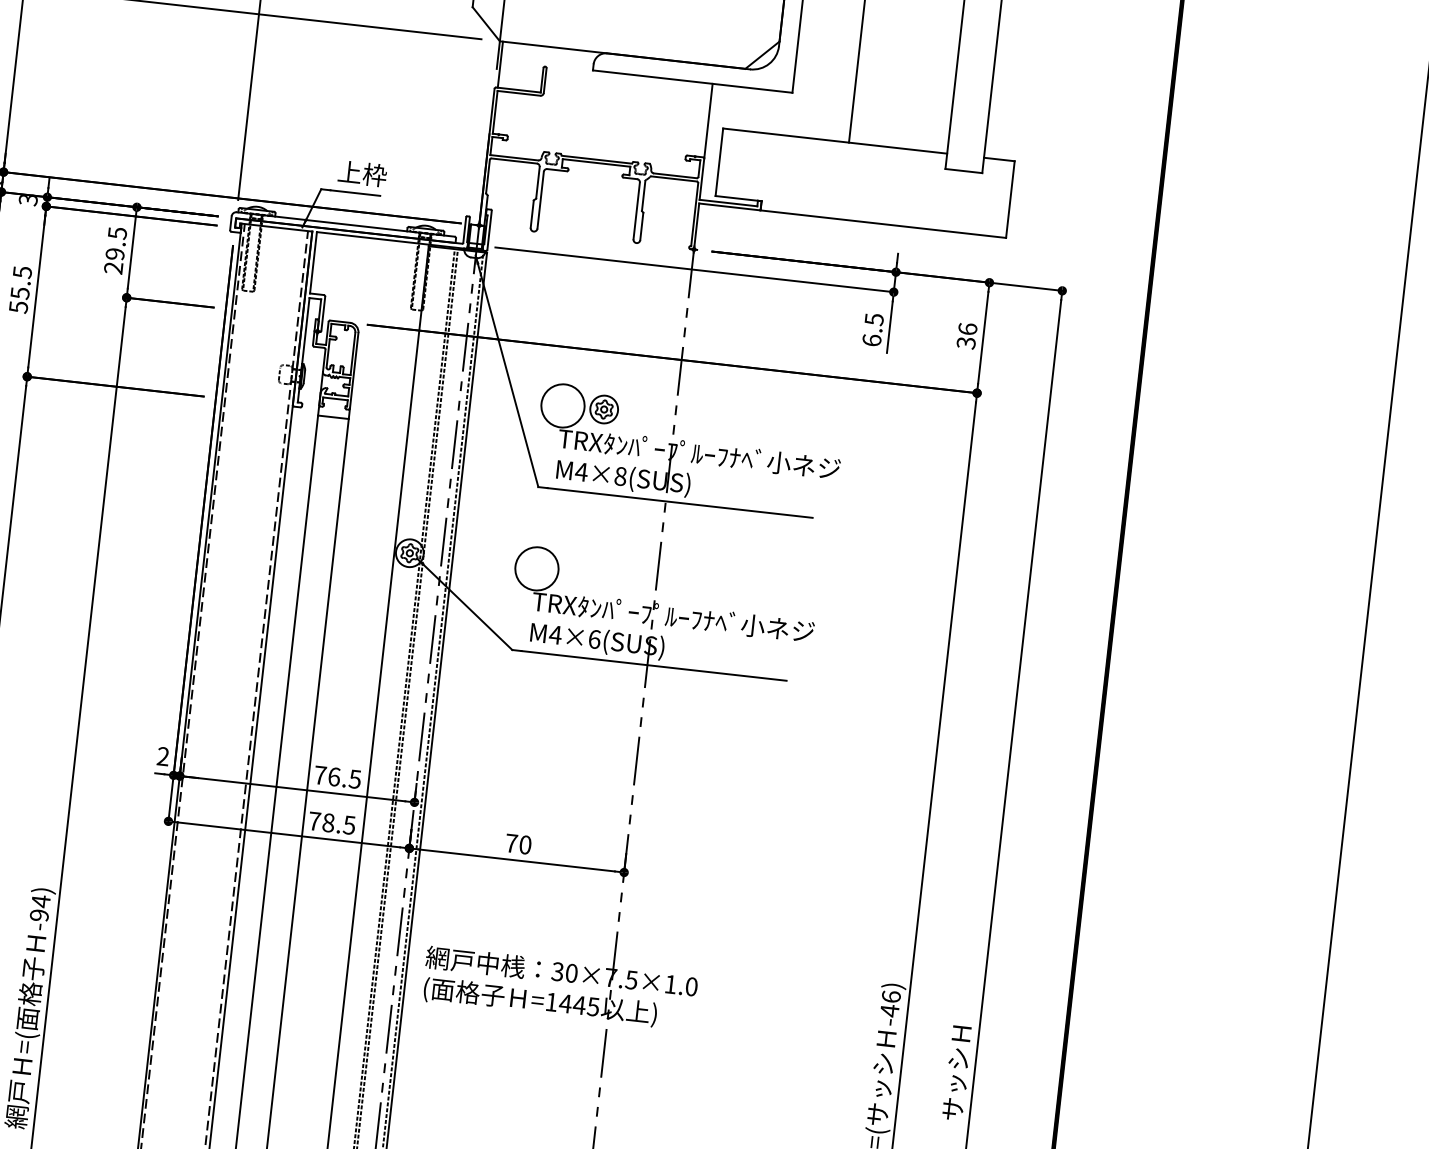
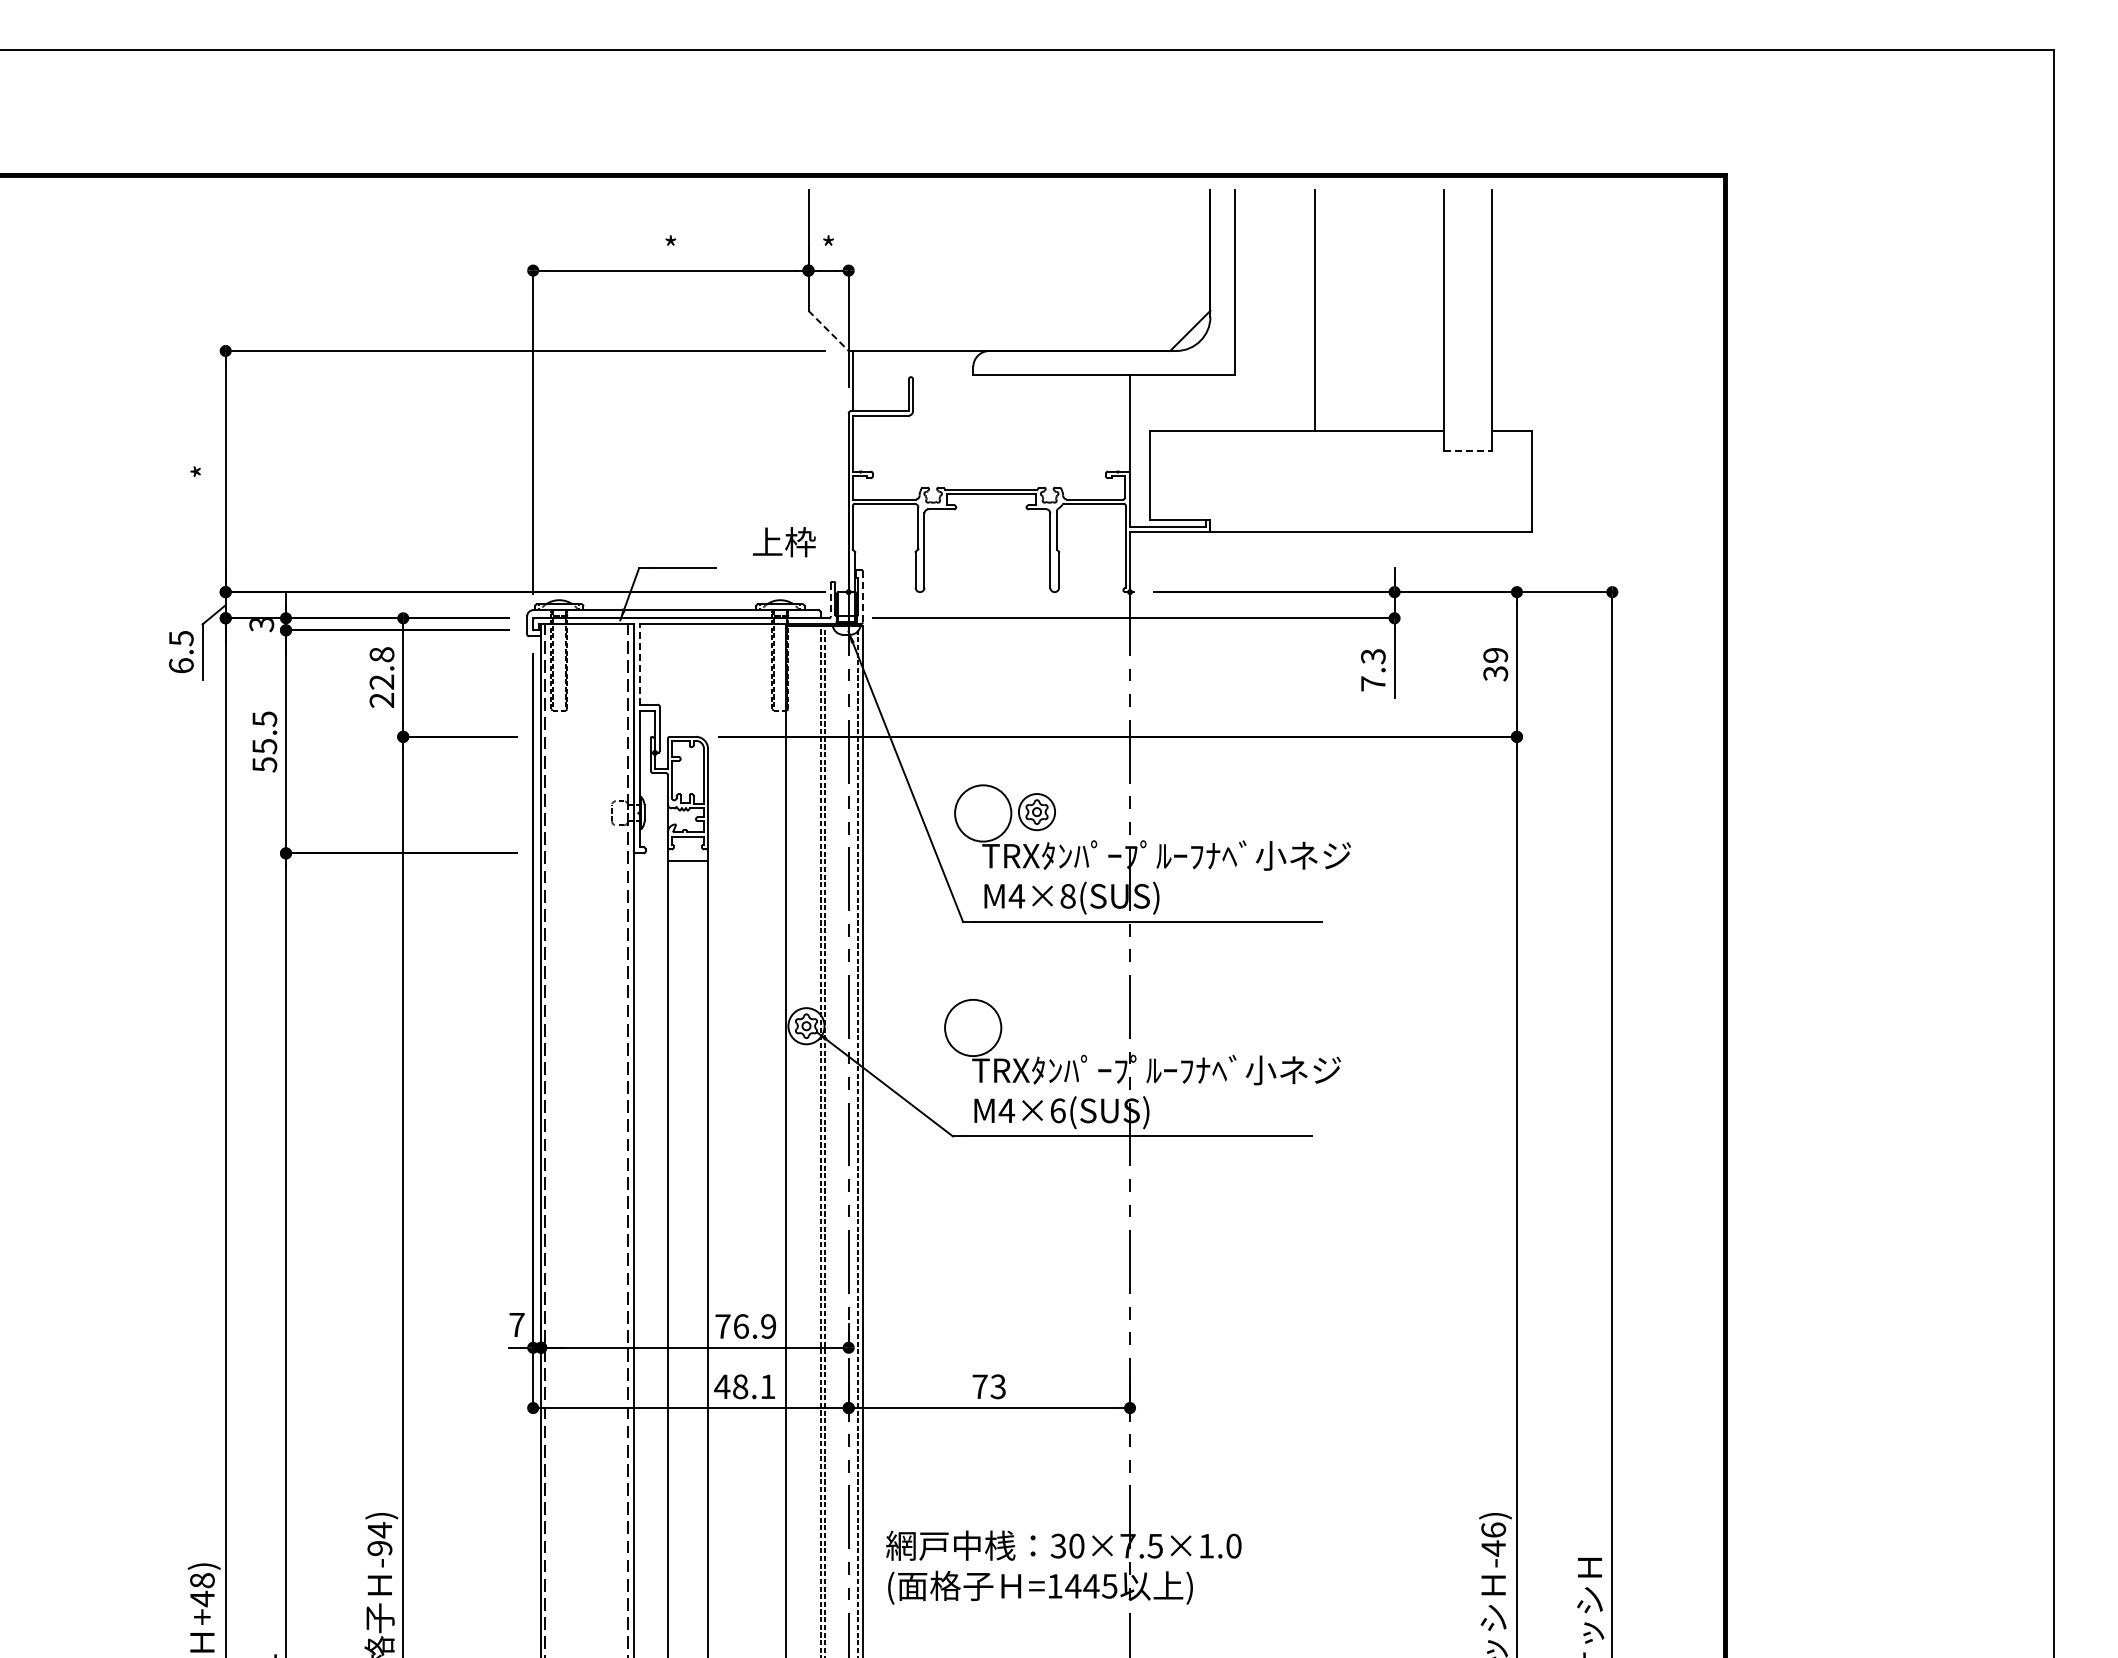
line: (486, 24) -> (828, 331), solid -> dashed
line: (964, 171) -> (1468, 451), solid -> dashed
text: (362, 174) -> (784, 542), moved
line: (489, 229) -> (862, 596), solid -> dashed
line: (464, 230) -> (830, 600), solid -> dashed
text: (115, 243) -> (381, 668), 29.5 -> 22.8
line: (313, 262) -> (639, 664), solid -> dashed
text: (967, 328) -> (1495, 654), 36 -> 39
text: (872, 330) -> (1372, 670), 6.5 -> 7.3
text: (162, 756) -> (516, 1324), 2 -> 7
text: (355, 779) -> (768, 1326), 76.5 -> 76.9
text: (331, 823) -> (744, 1386), 78.5 -> 48.1
text: (524, 844) -> (997, 1386), 70 -> 73

